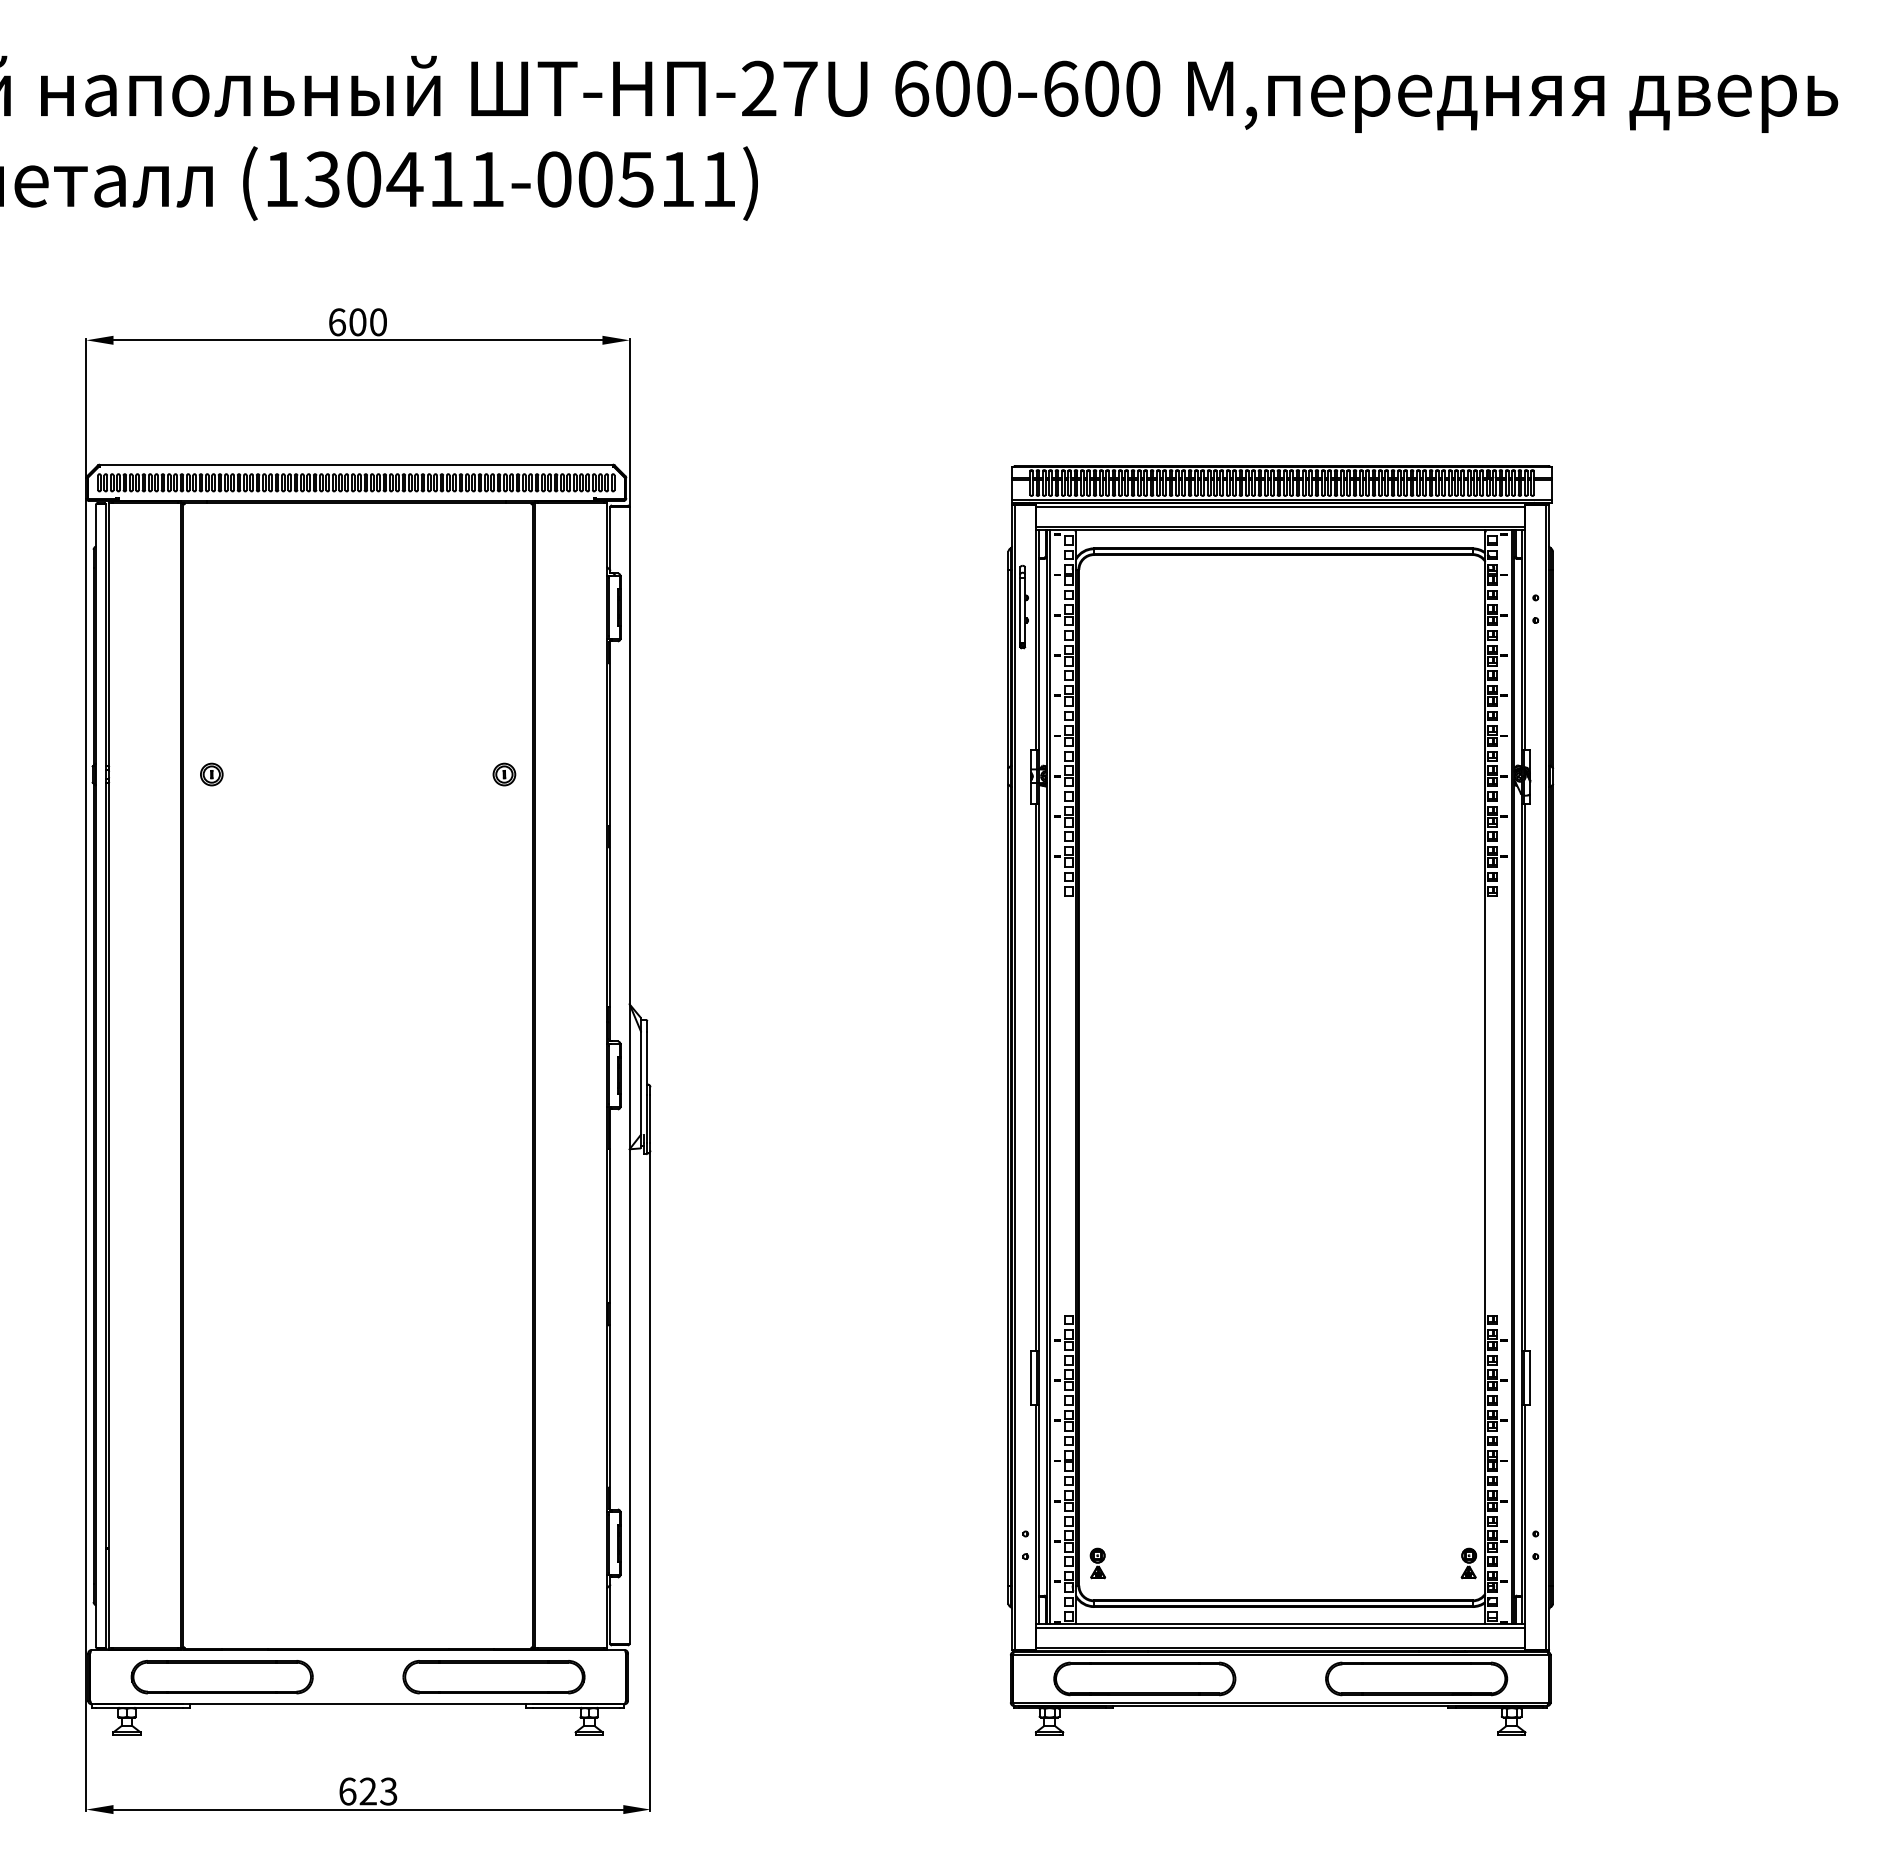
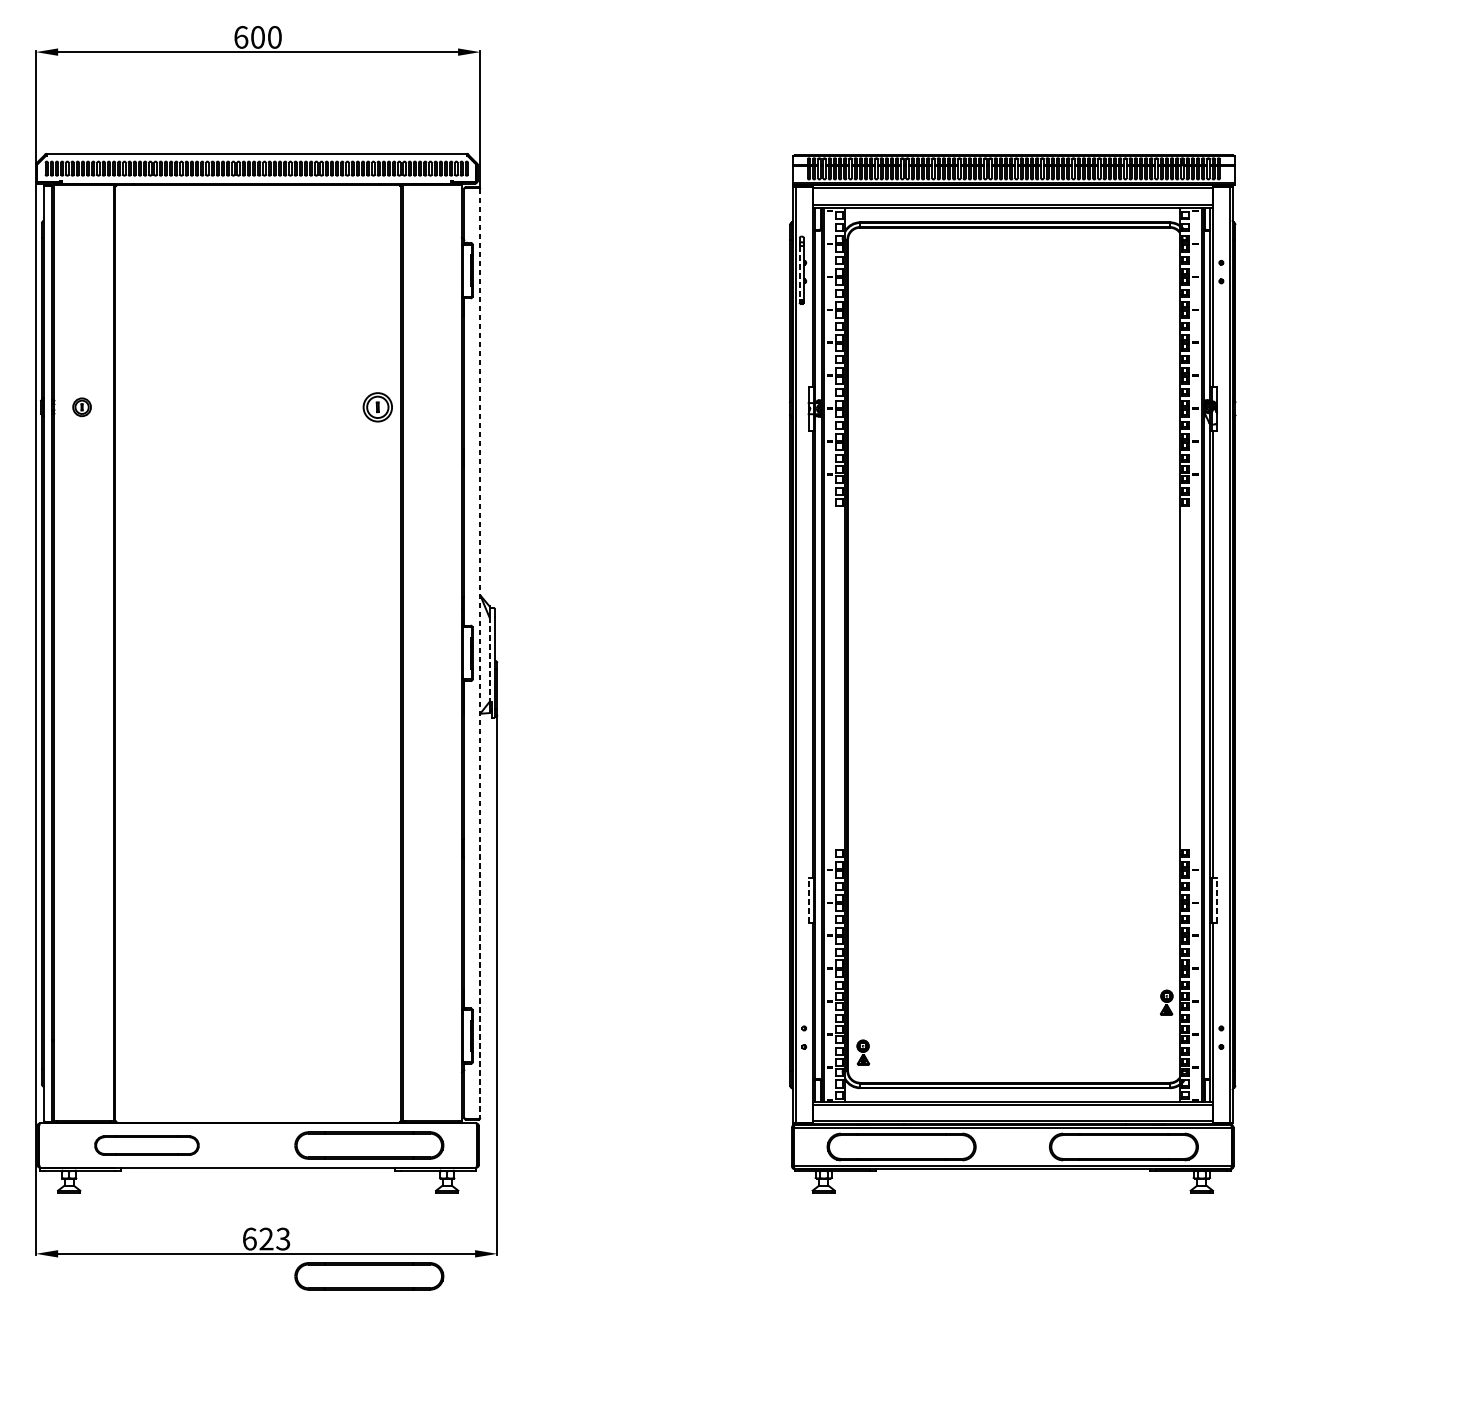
line: (1020, 610) -> (799, 273), solid -> dashed
part: (211, 774) -> (81, 407), moved
part: (504, 774) -> (377, 407), size x1.6
line: (629, 1075) -> (480, 653), solid -> dashed
line: (640, 1083) -> (489, 659), solid -> dashed
line: (1031, 1377) -> (808, 900), solid -> dashed
line: (1530, 1377) -> (1217, 900), solid -> dashed
part: (1468, 1563) -> (1166, 1002), moved
part: (221, 1677) -> (146, 1145), size x0.7
part: (493, 1837) -> (368, 1276), added

